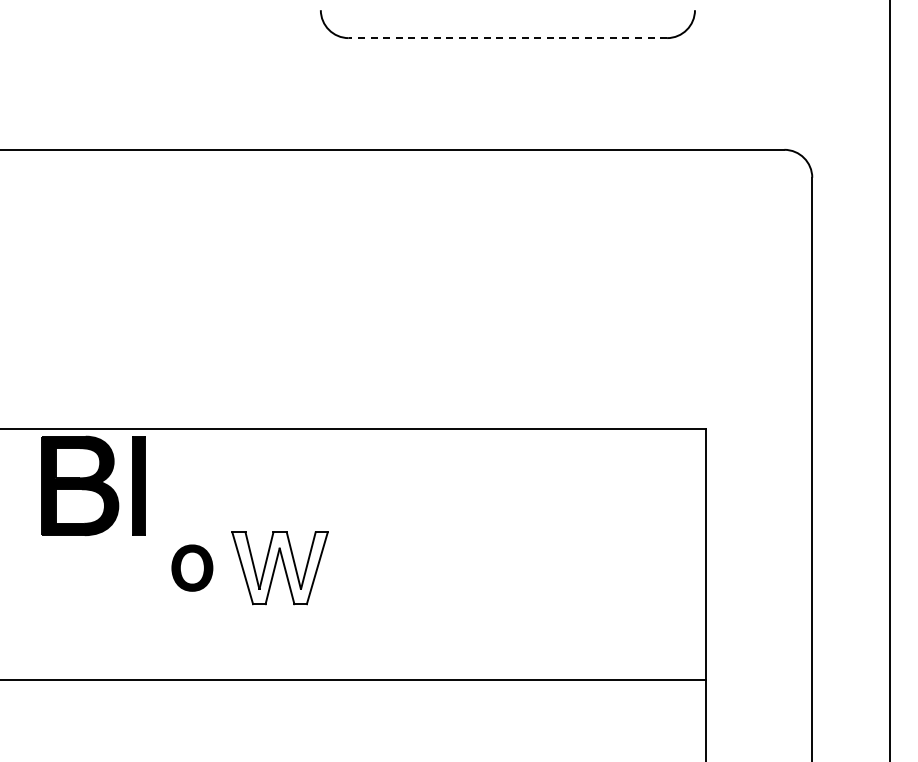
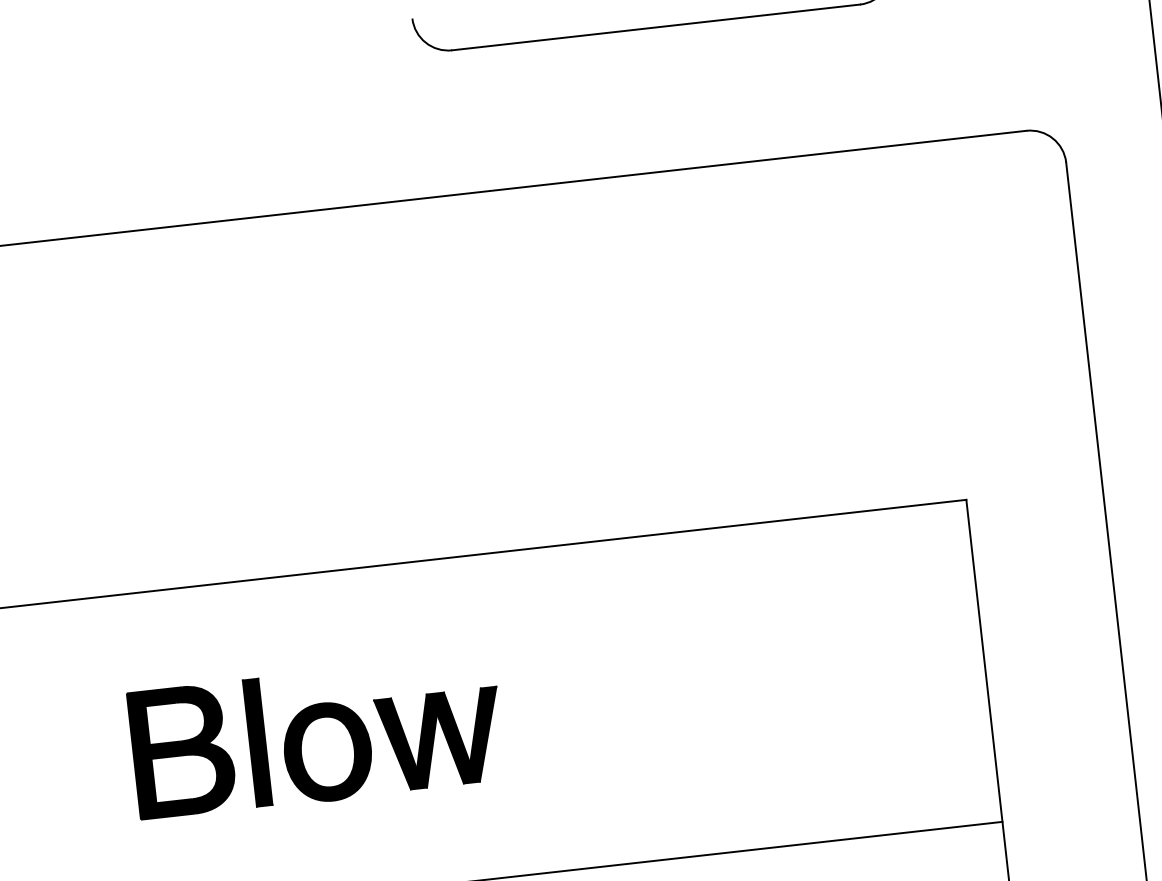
line: (507, 38) -> (655, 27), dashed -> solid
part: (93, 485) -> (199, 748), moved
part: (192, 567) -> (328, 751), size x1.67
fill: (279, 568) -> (439, 739), added

